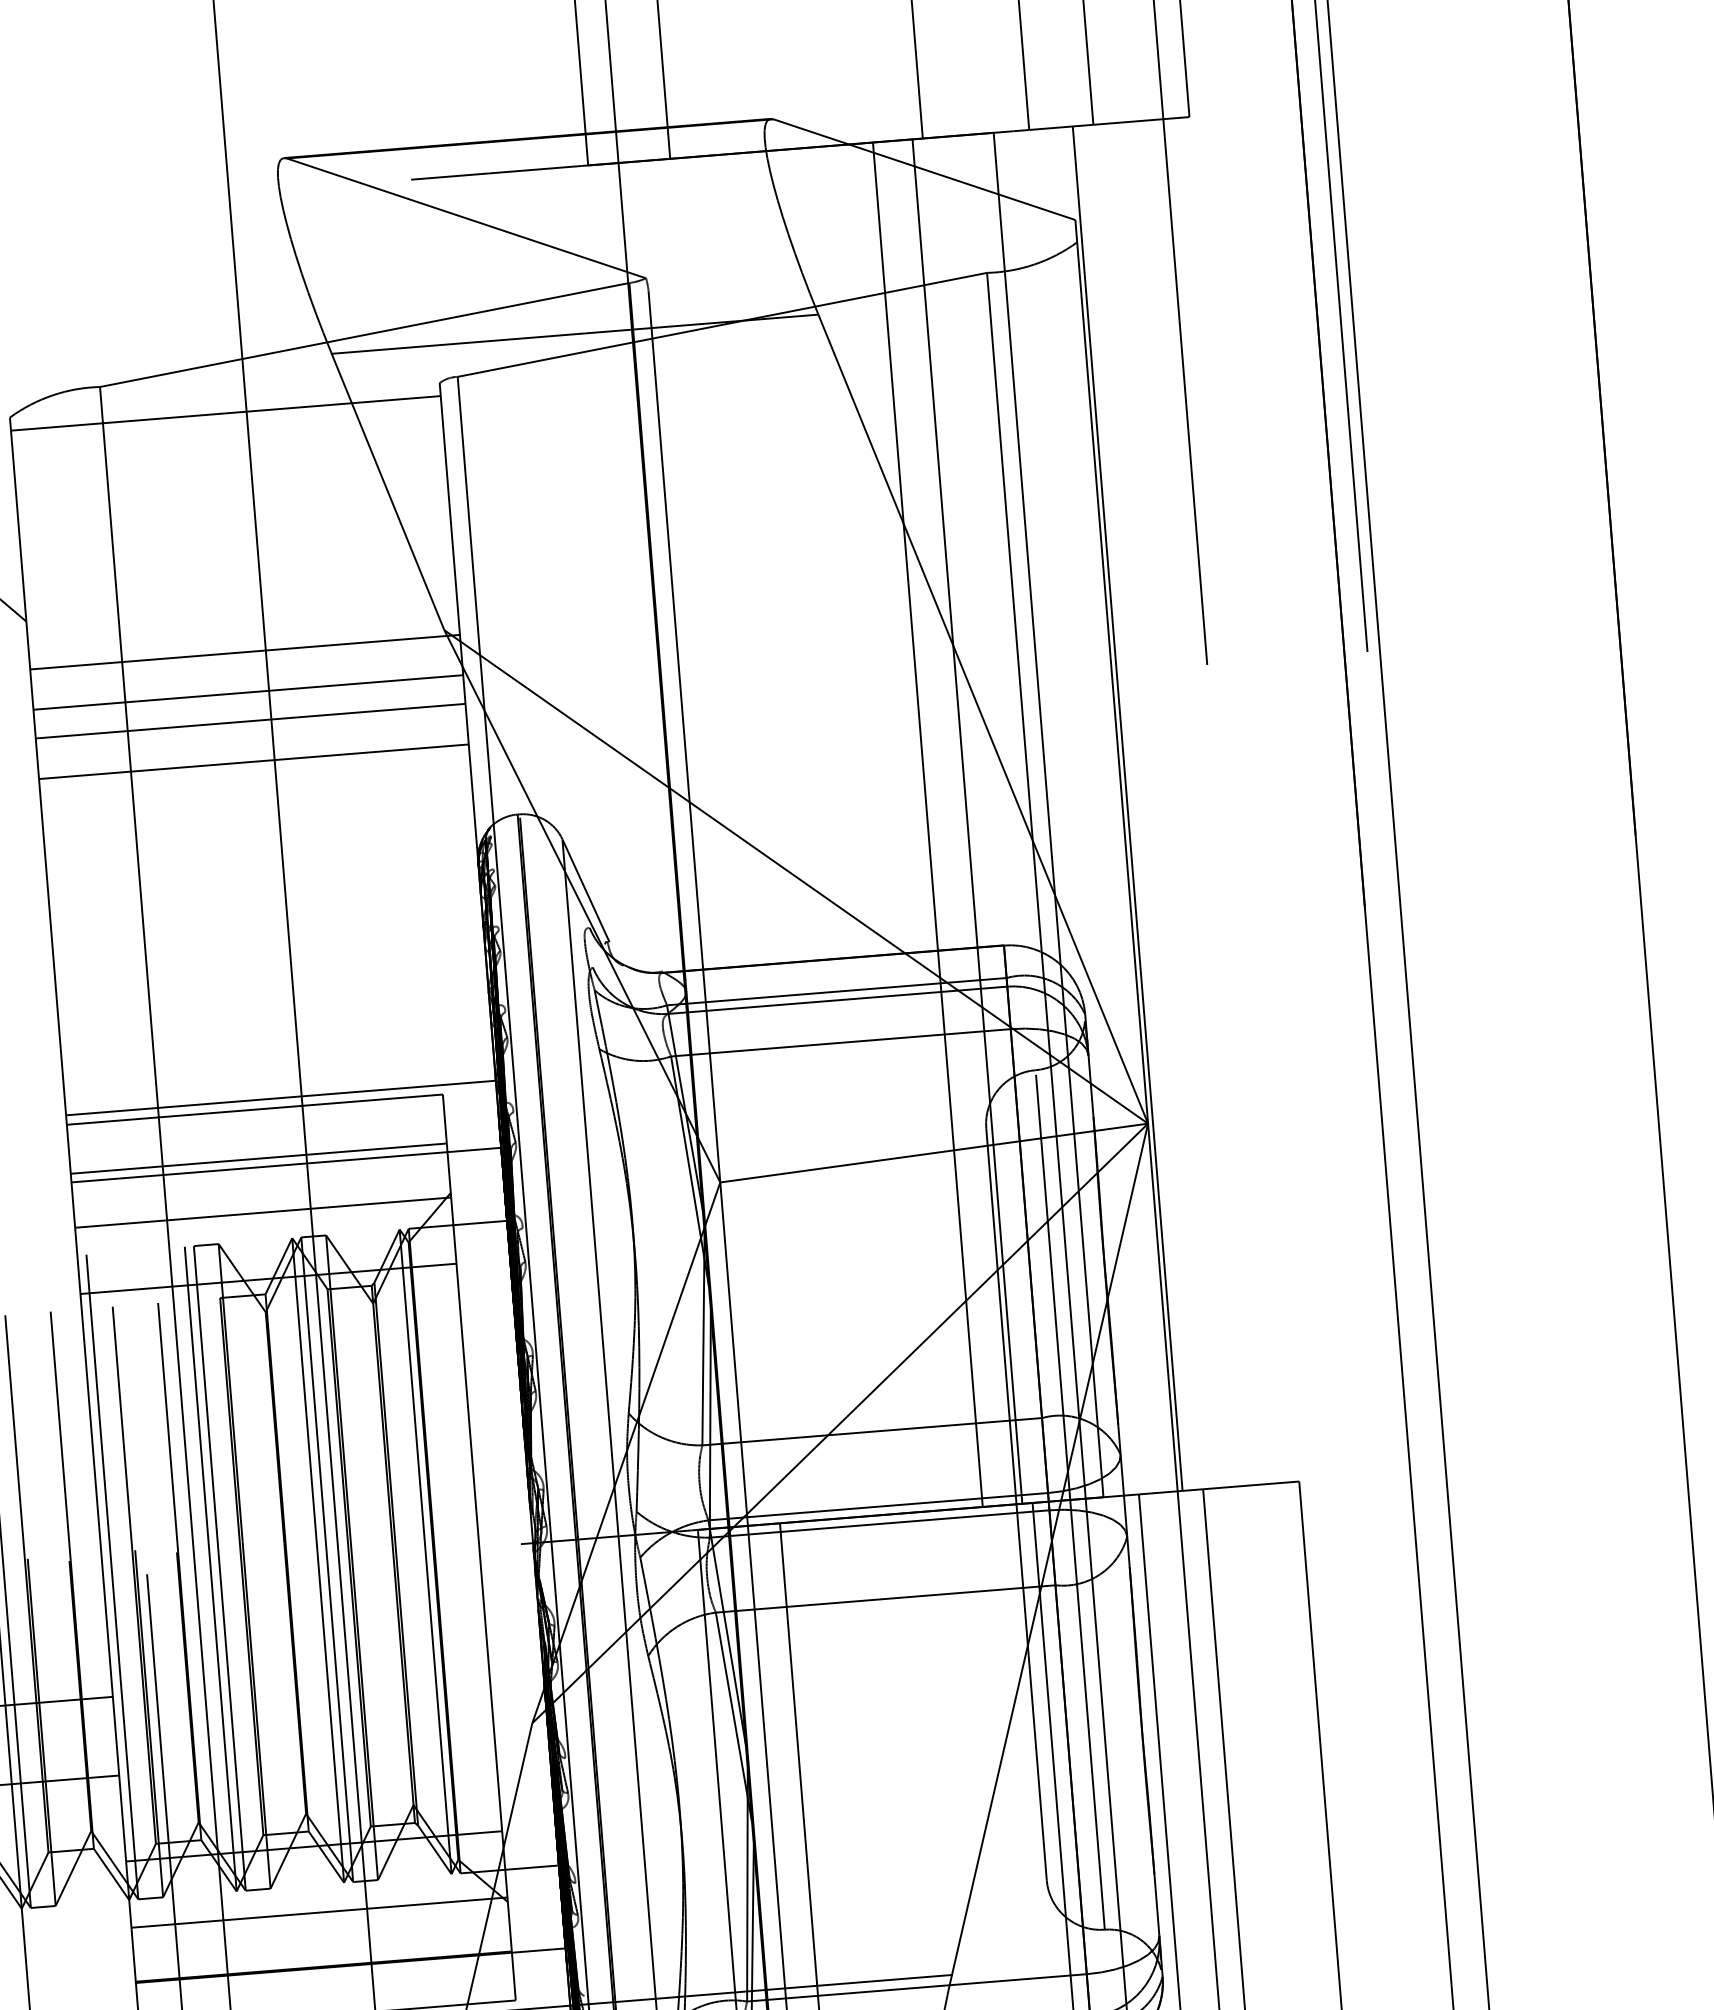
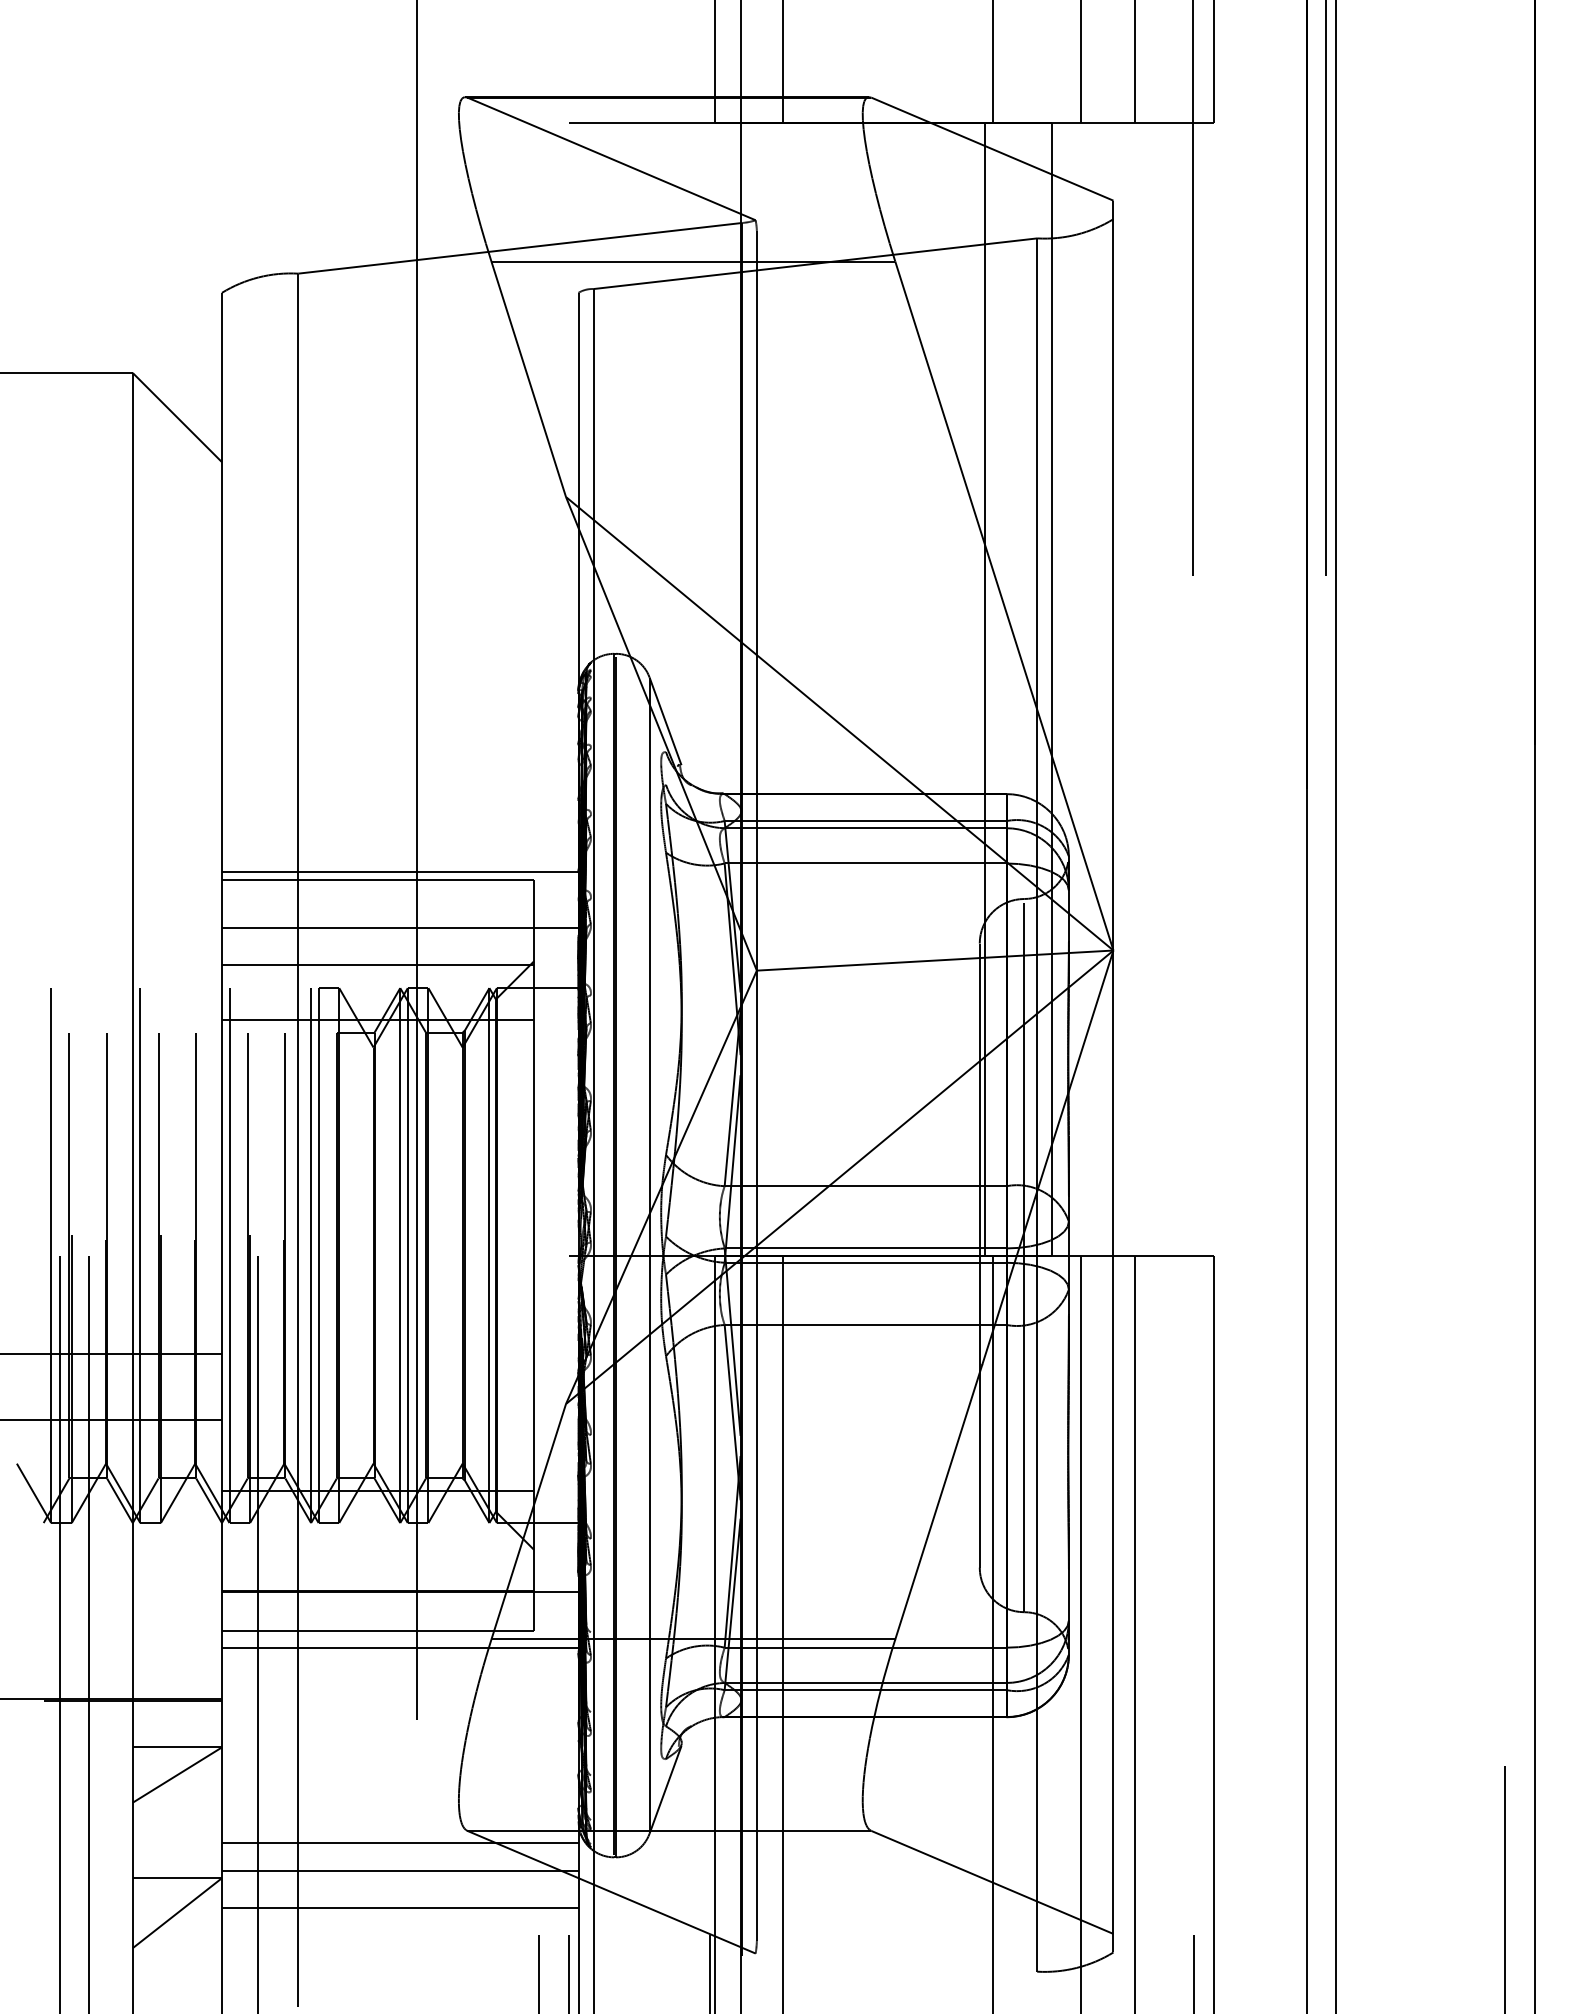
line: (224, 413) -> (399, 303), removed
line: (244, 651) -> (399, 501), removed
line: (247, 692) -> (399, 535), removed
line: (249, 721) -> (399, 559), removed
line: (252, 761) -> (399, 592), removed
line: (1127, 808) -> (1117, 689), removed
line: (927, 824) -> (951, 689), removed
line: (258, 1158) -> (377, 920), removed
line: (318, 1913) -> (377, 1546), removed

